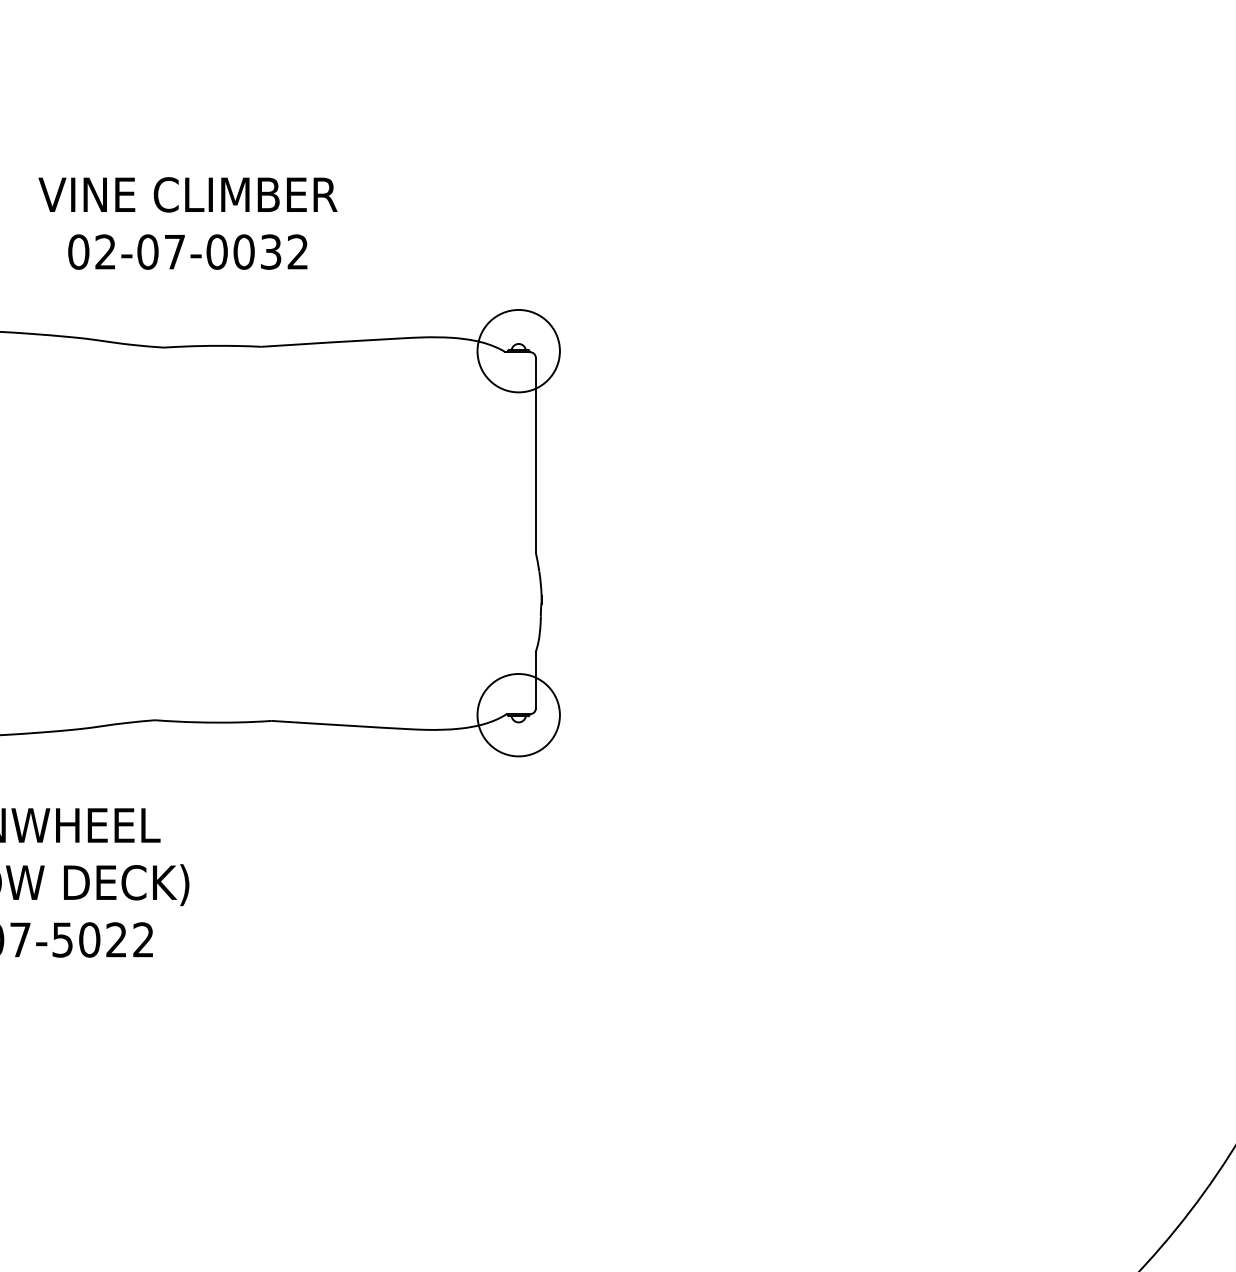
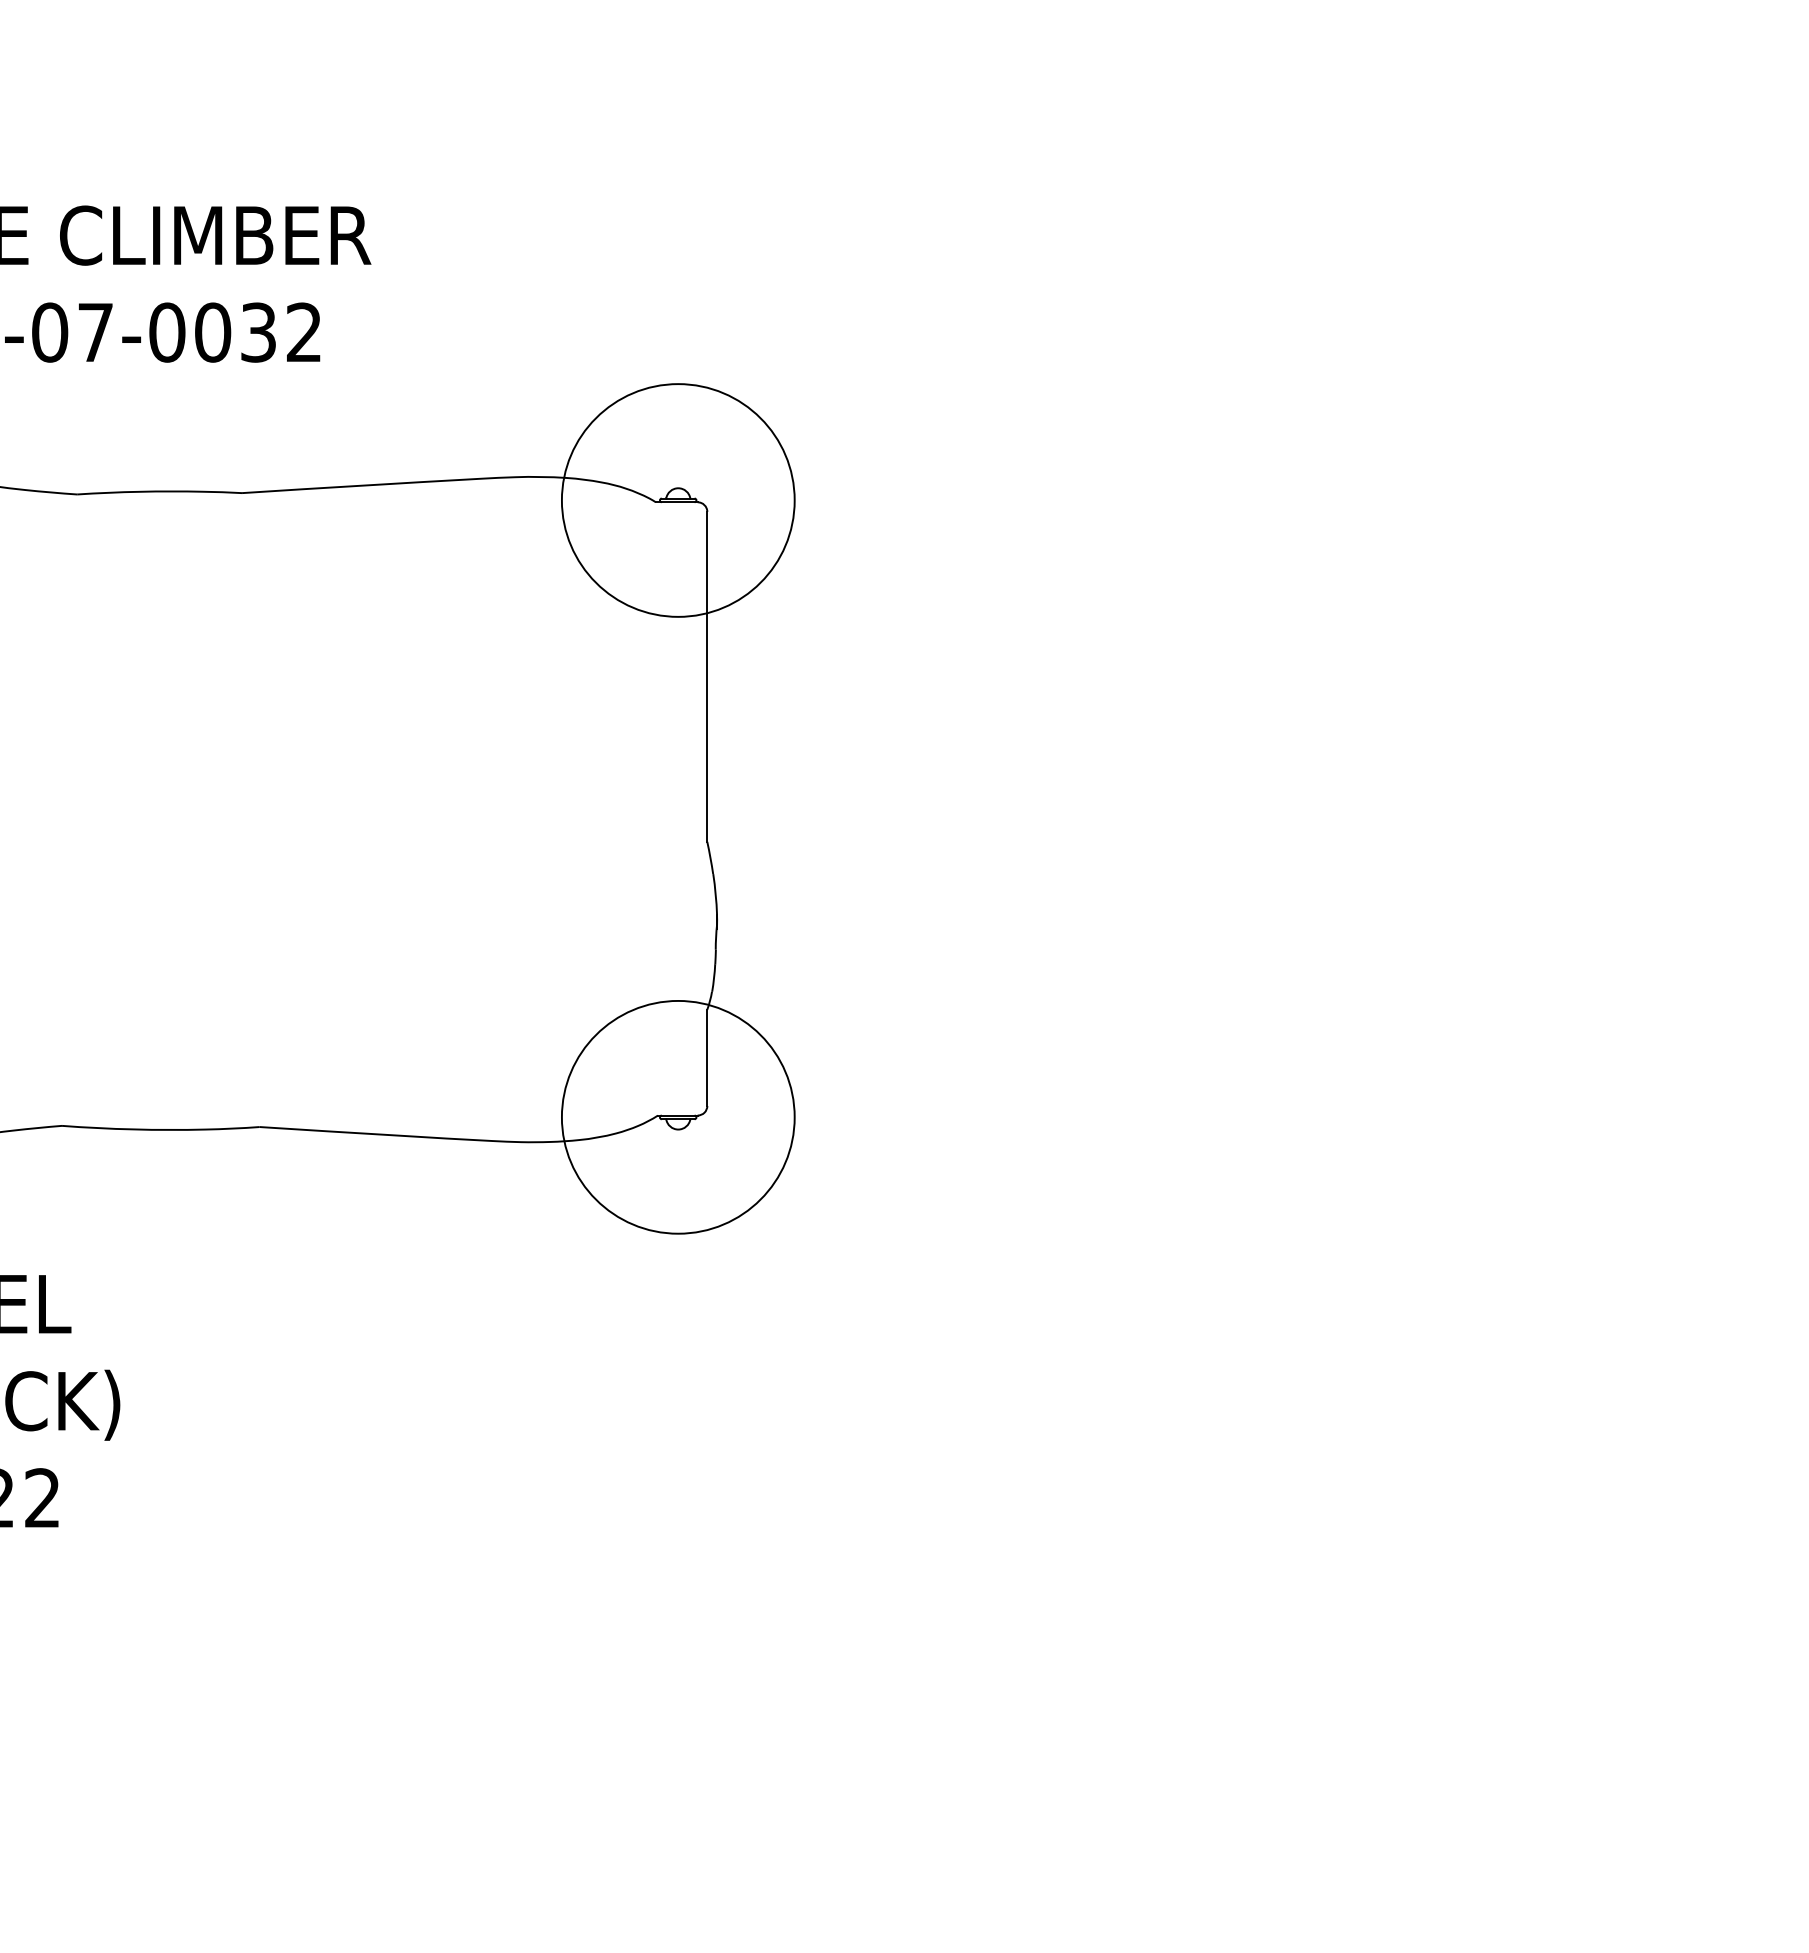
circle: (518, 350) -> (677, 499), size x1.67
circle: (518, 714) -> (677, 1116), size x1.67

